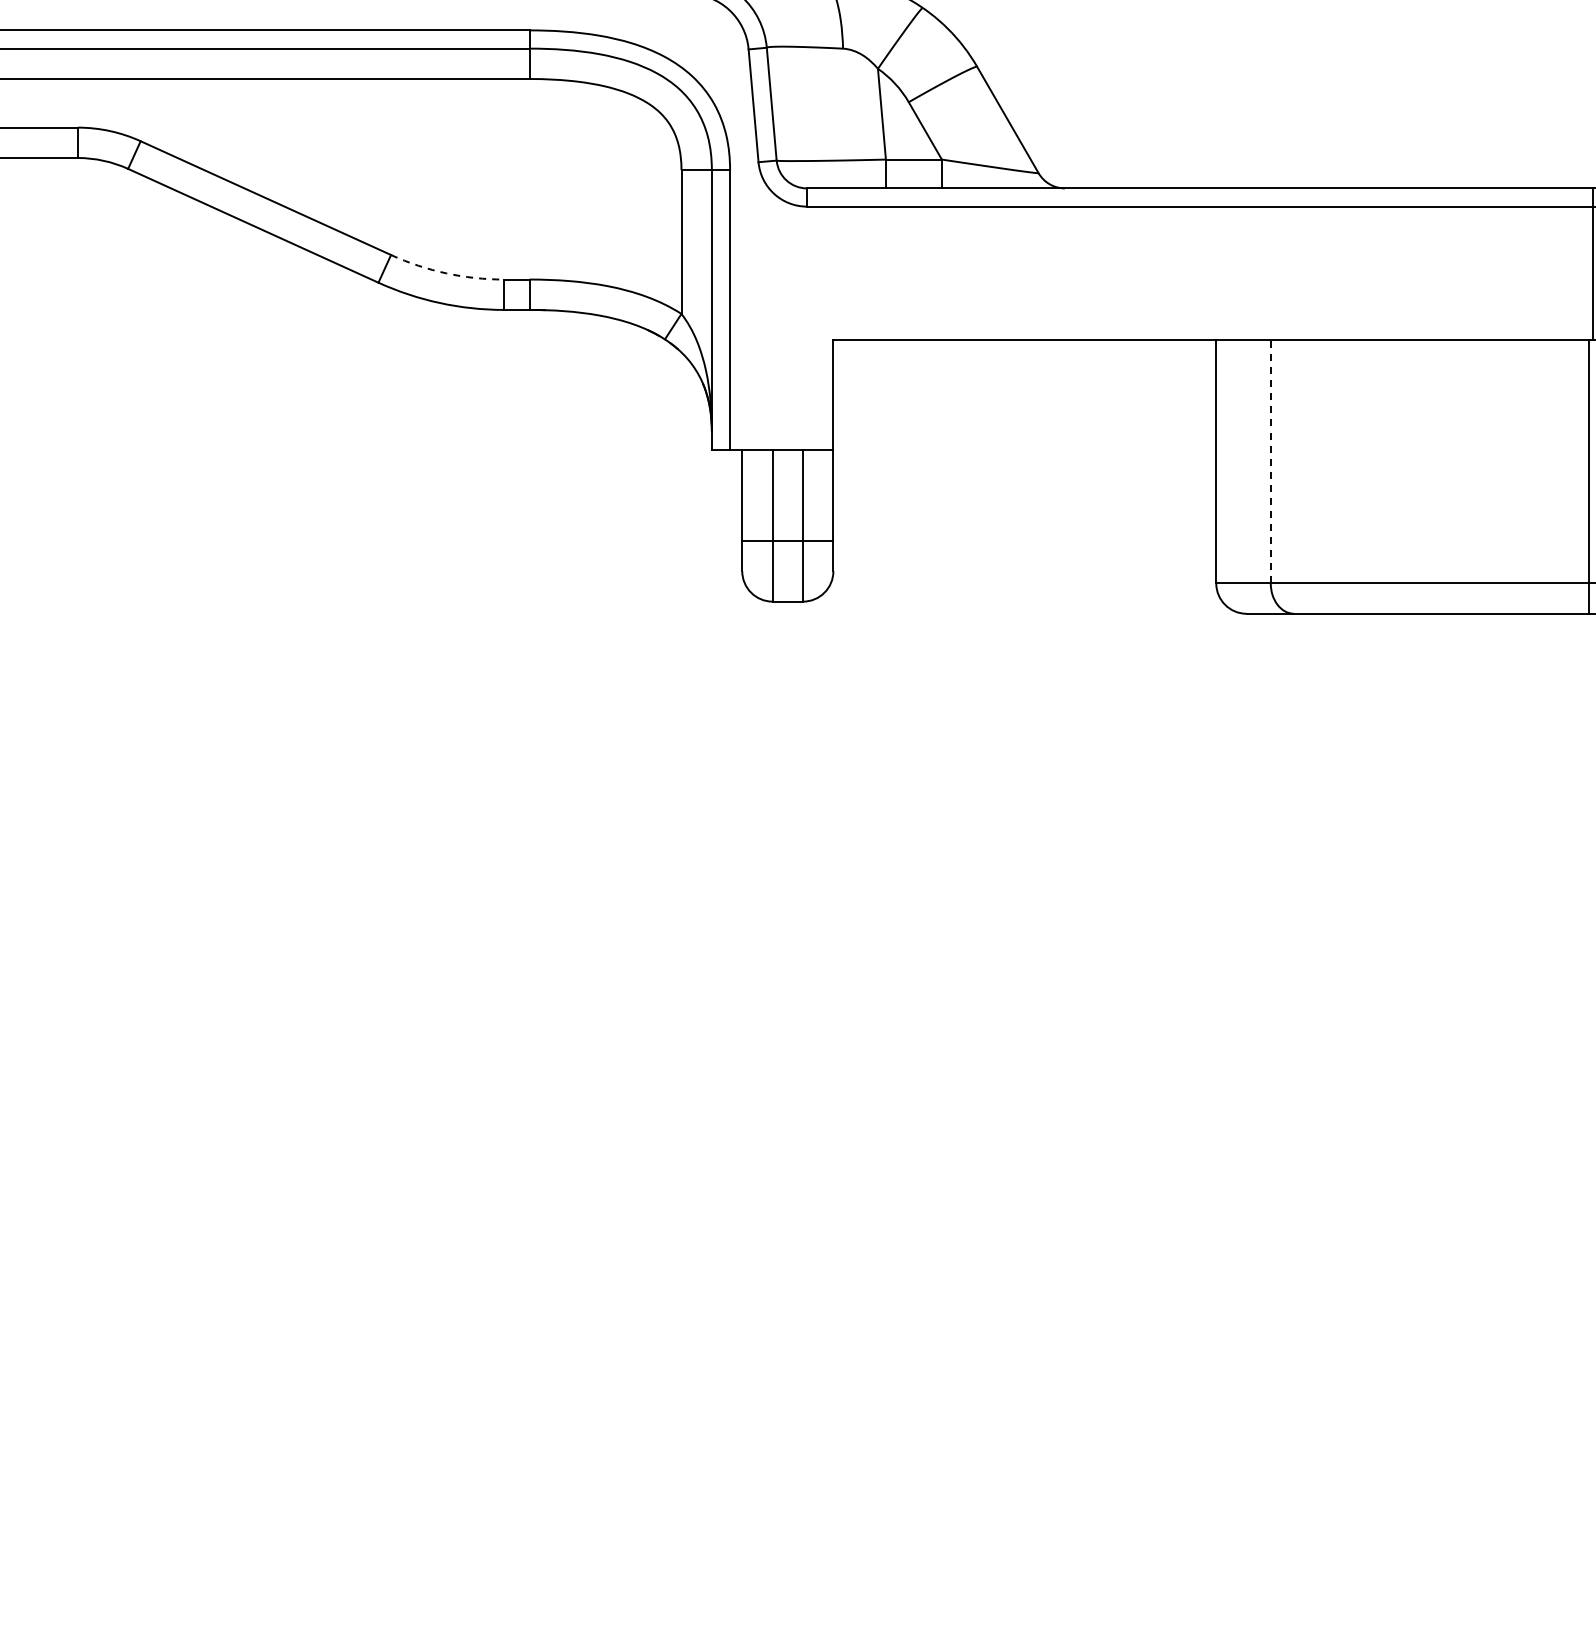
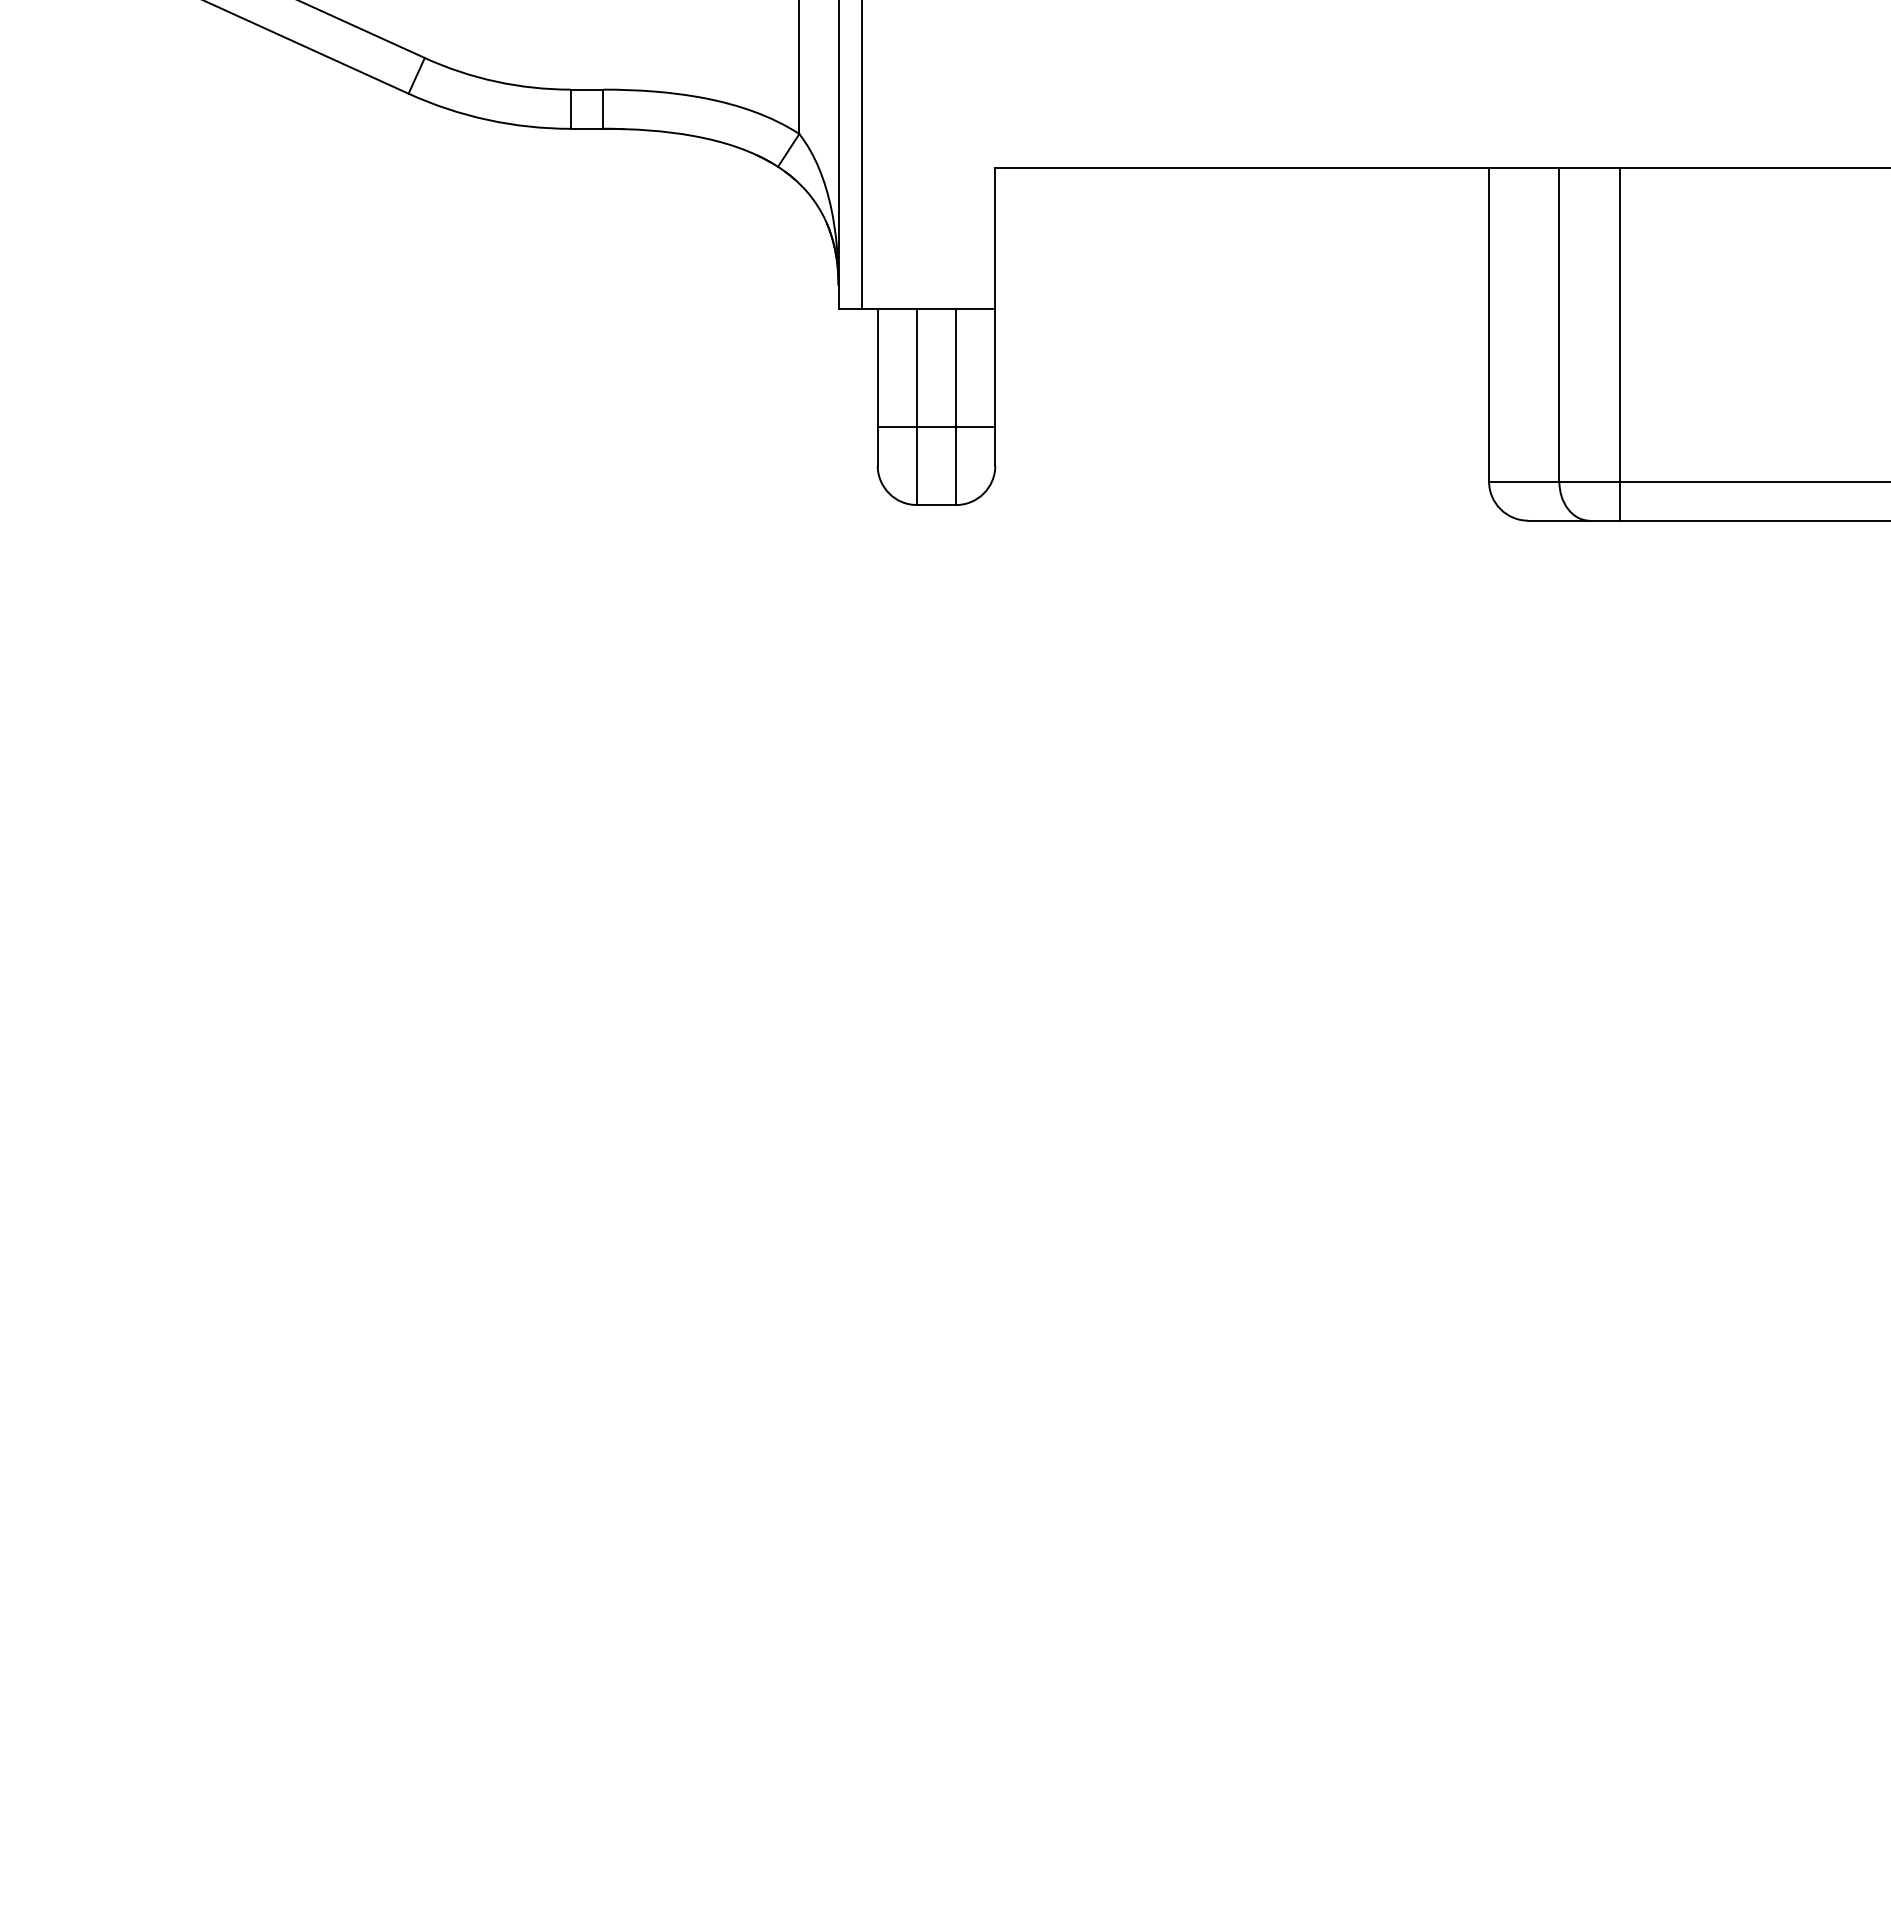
arc: (446, 273) -> (496, 81), dashed -> solid
line: (1270, 461) -> (1559, 324), dashed -> solid
line: (1317, 476) -> (1619, 343), added

